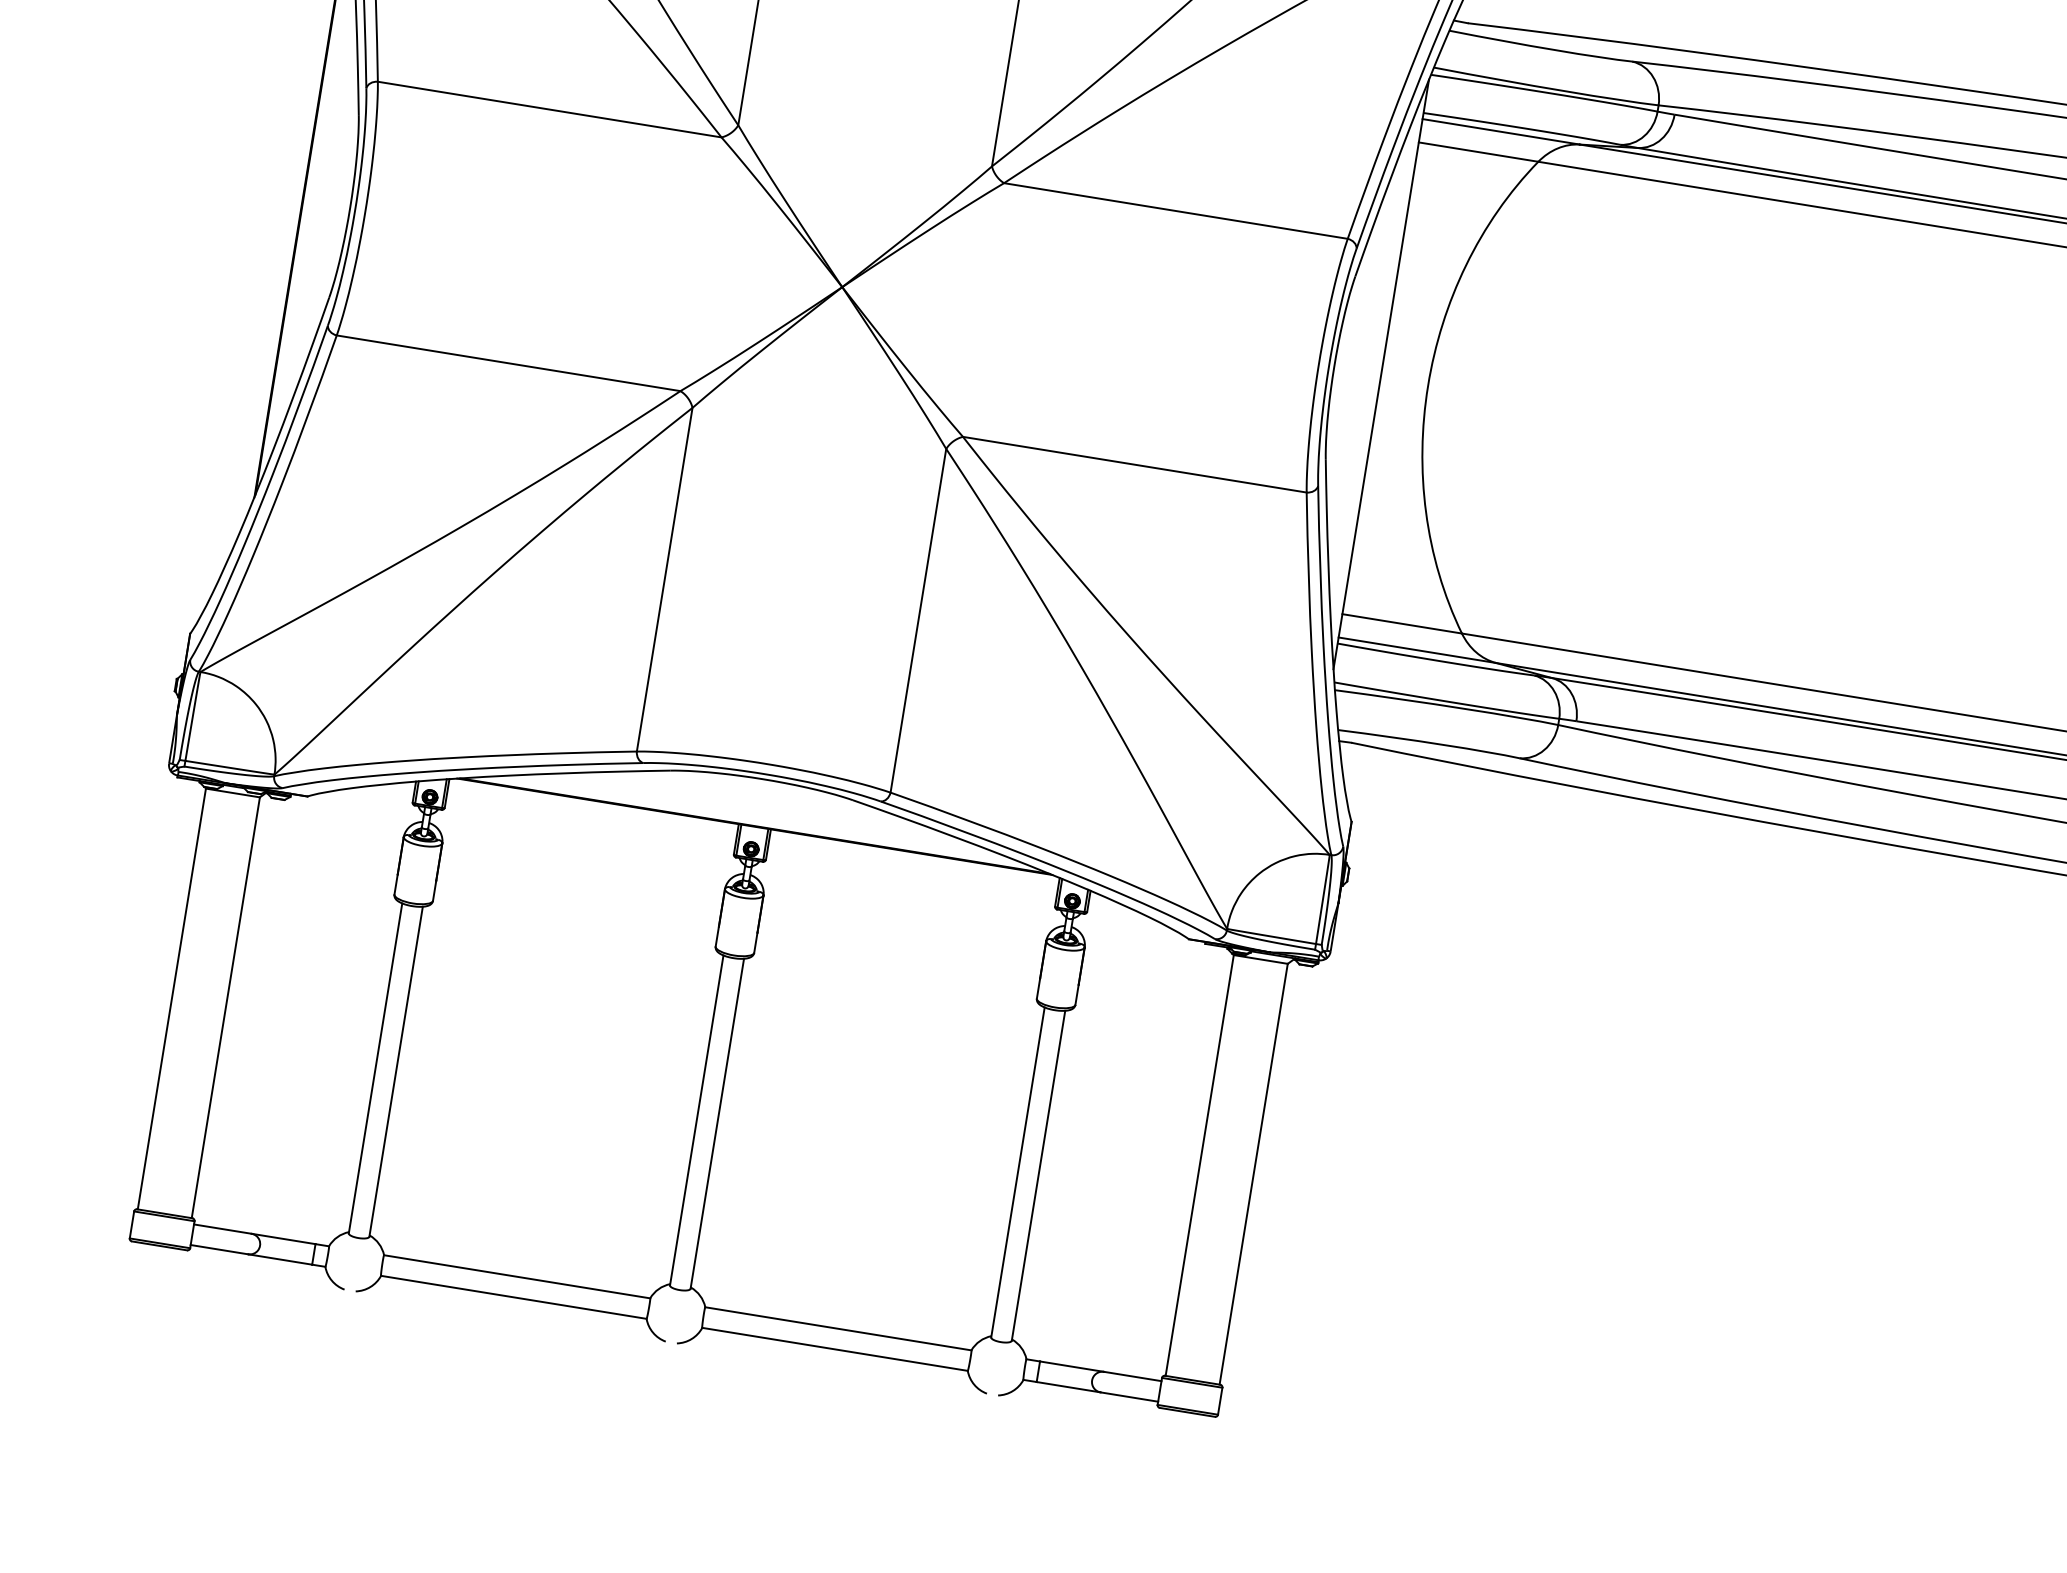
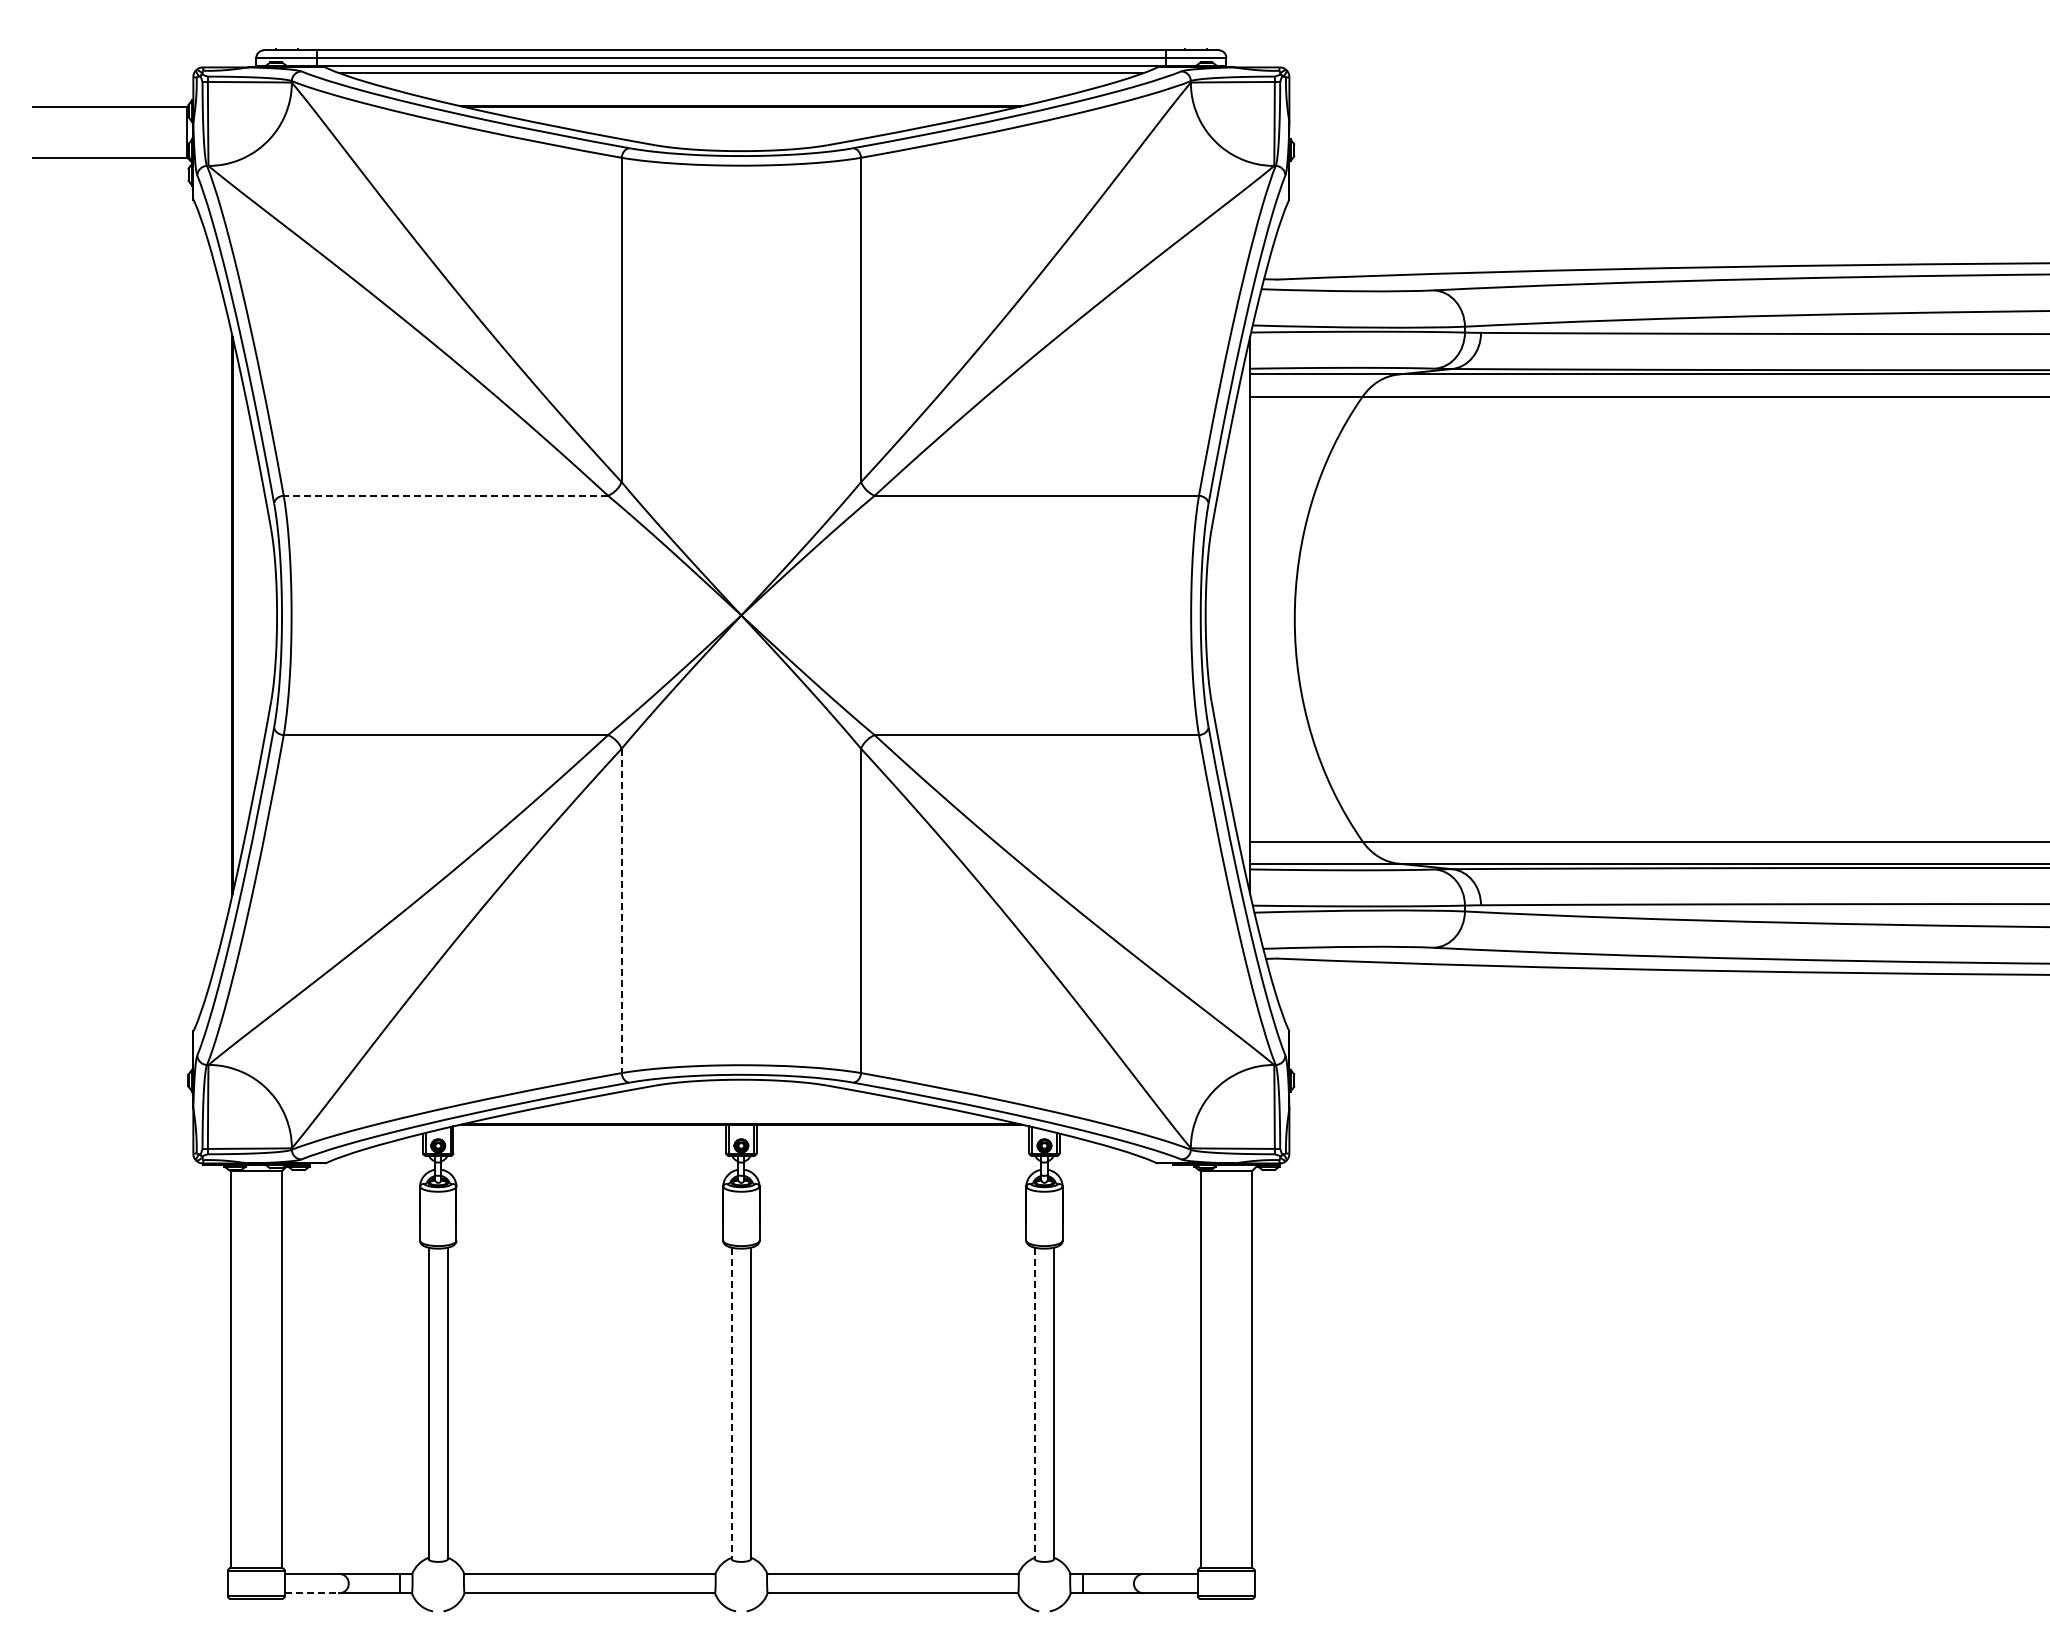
line: (549, 109) -> (445, 495), solid -> dashed
line: (664, 580) -> (621, 911), solid -> dashed
line: (696, 1120) -> (731, 1403), solid -> dashed
line: (1017, 1172) -> (1034, 1403), solid -> dashed
line: (219, 1249) -> (312, 1593), solid -> dashed

